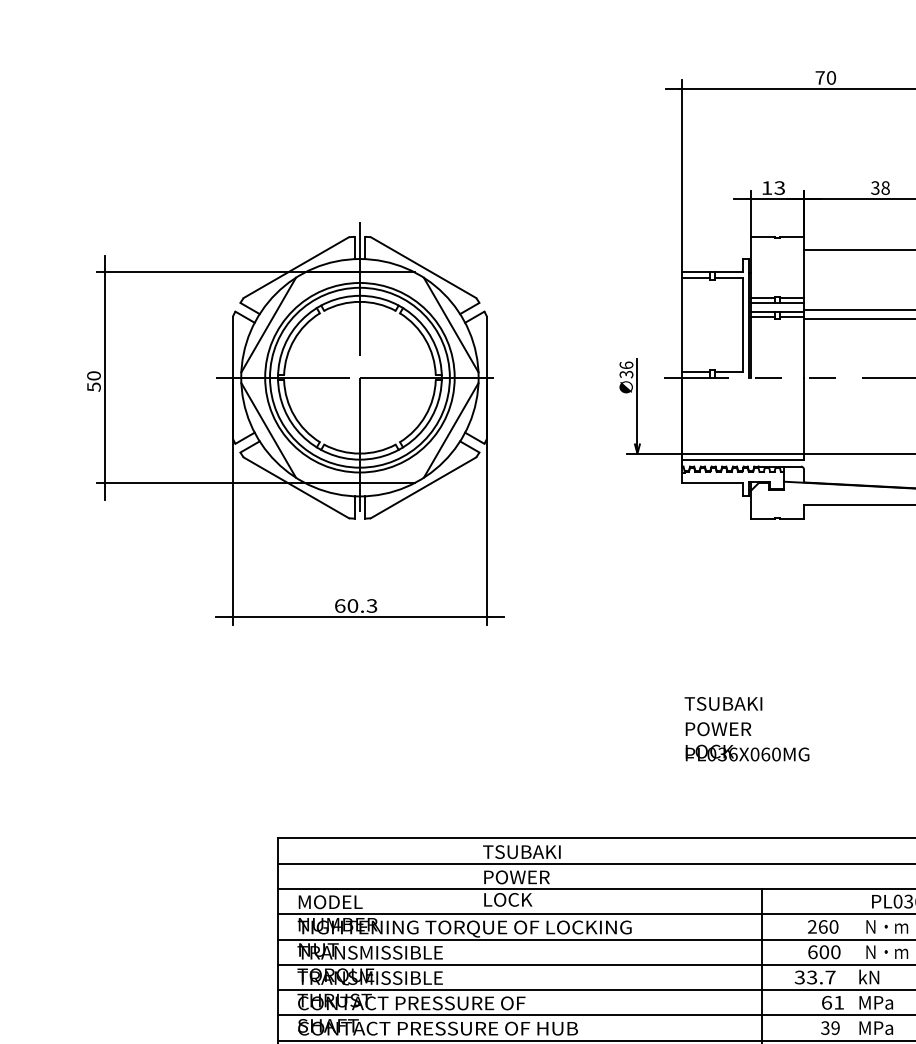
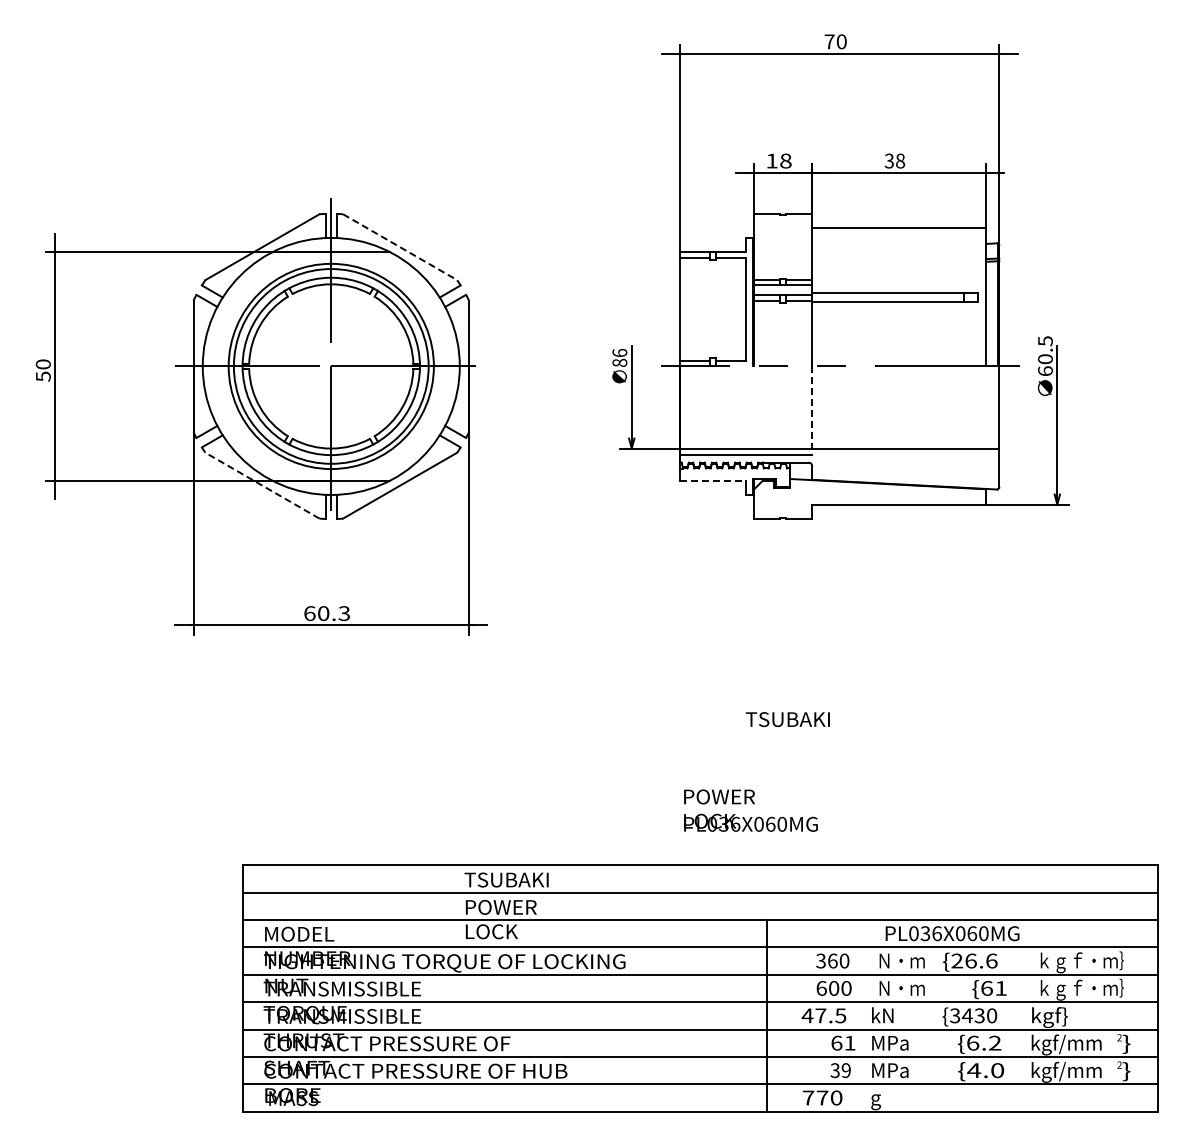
text: (779, 187) -> (785, 160), 13 -> 18
line: (423, 267) -> (400, 247), solid -> dashed
line: (268, 325) -> (232, 309), removed
line: (450, 325) -> (429, 309), removed
text: (626, 374) -> (619, 362), 36 -> 86
line: (804, 419) -> (812, 411), solid -> dashed
line: (268, 430) -> (232, 423), removed
line: (450, 430) -> (429, 423), removed
line: (712, 483) -> (713, 480), solid -> dashed
line: (296, 487) -> (262, 485), solid -> dashed
text: (723, 703) -> (787, 719), moved
text: (747, 741) -> (750, 810), moved
text: (811, 927) -> (820, 961), 260 -> 360
text: (814, 977) -> (823, 1015), 33.7 -> 47.5

